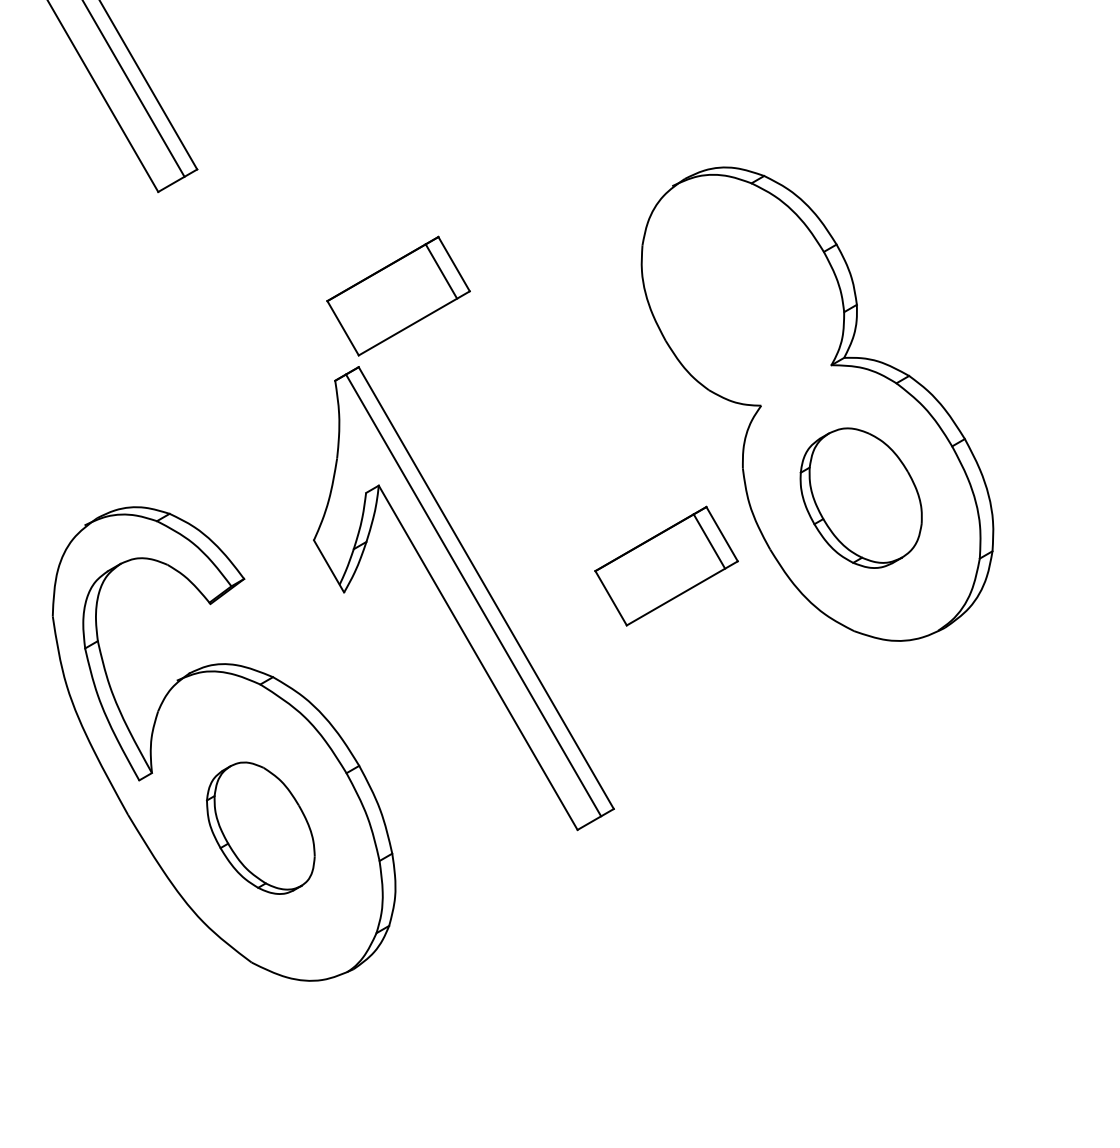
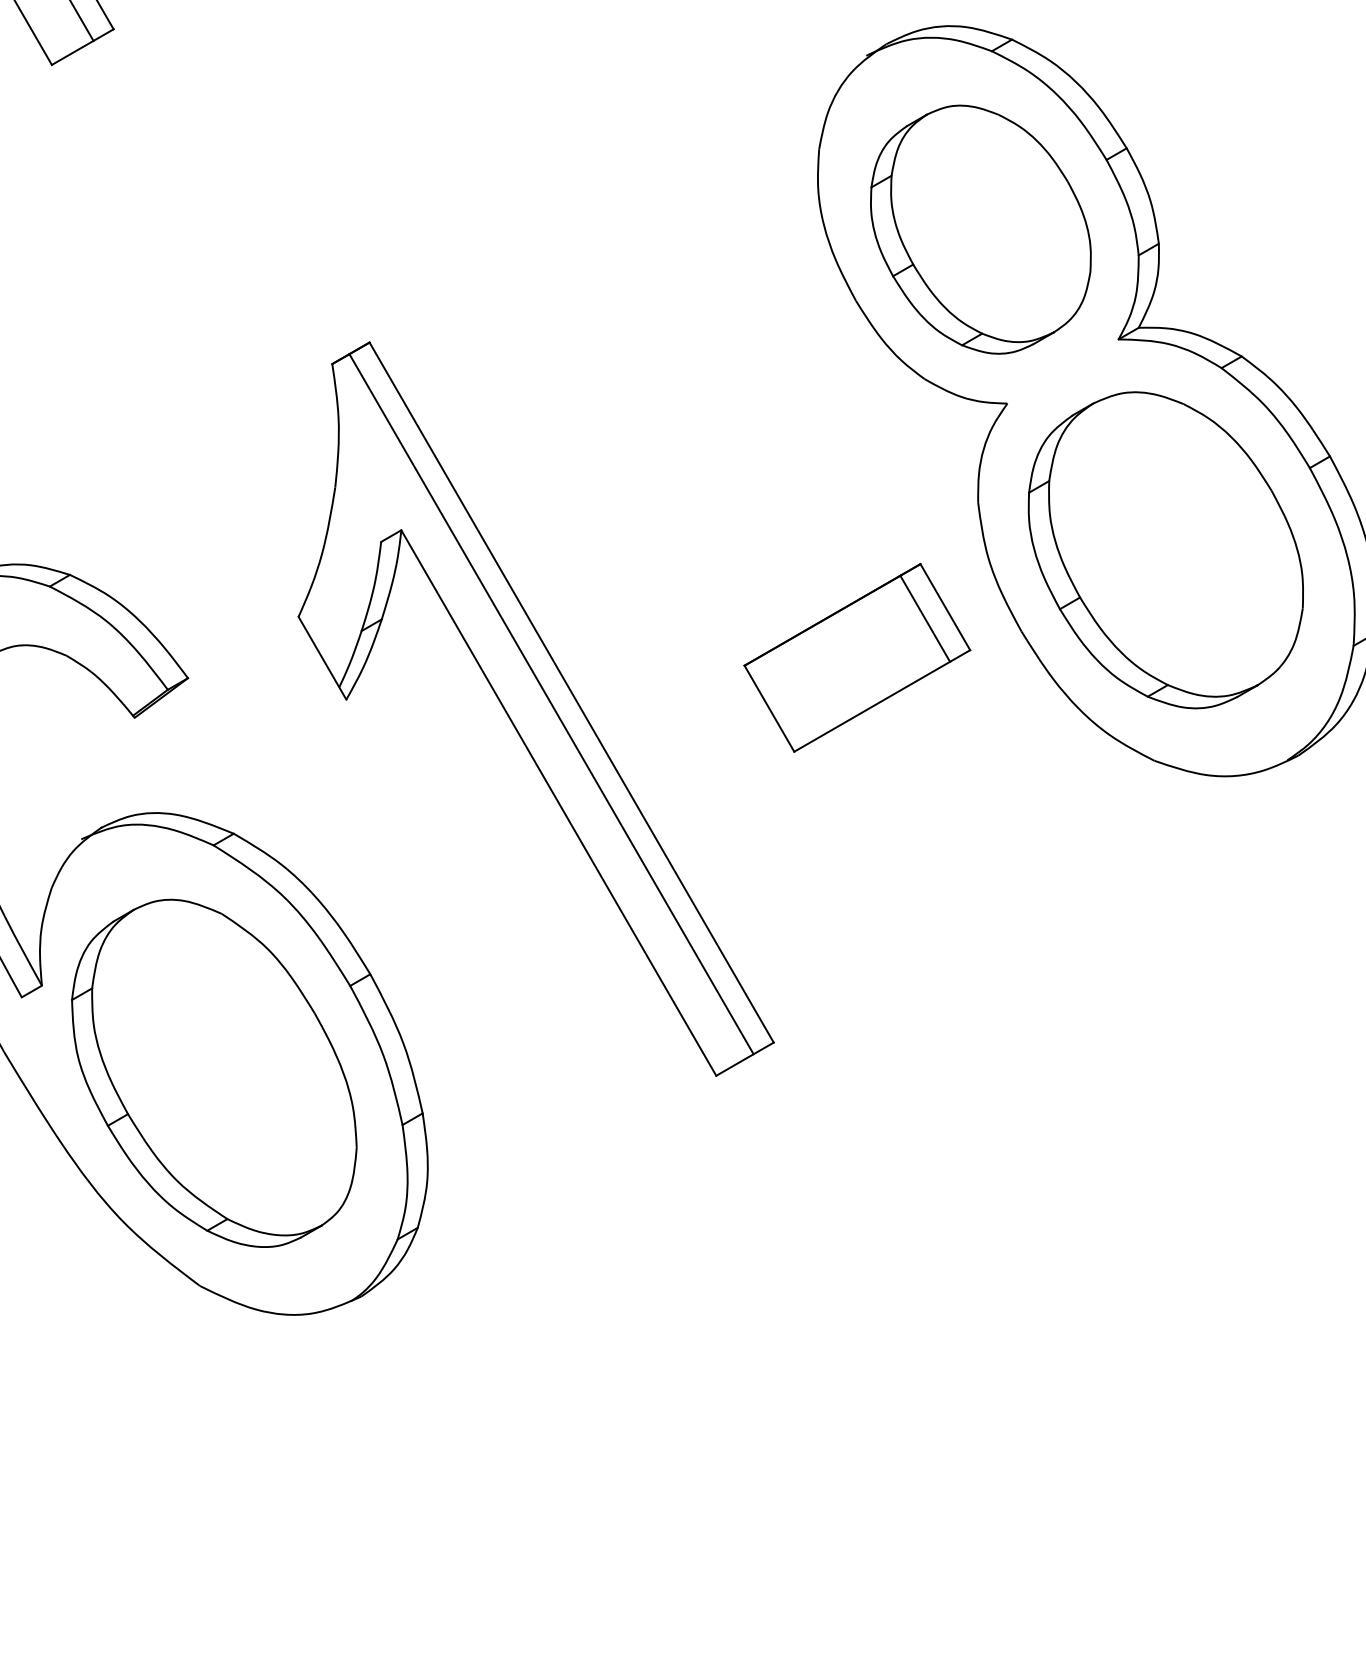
part: (398, 295) -> (432, 228), removed
part: (744, 295) -> (980, 228), added
part: (860, 497) -> (1164, 549), size x1.43
part: (260, 827) -> (213, 1071), size x1.67

